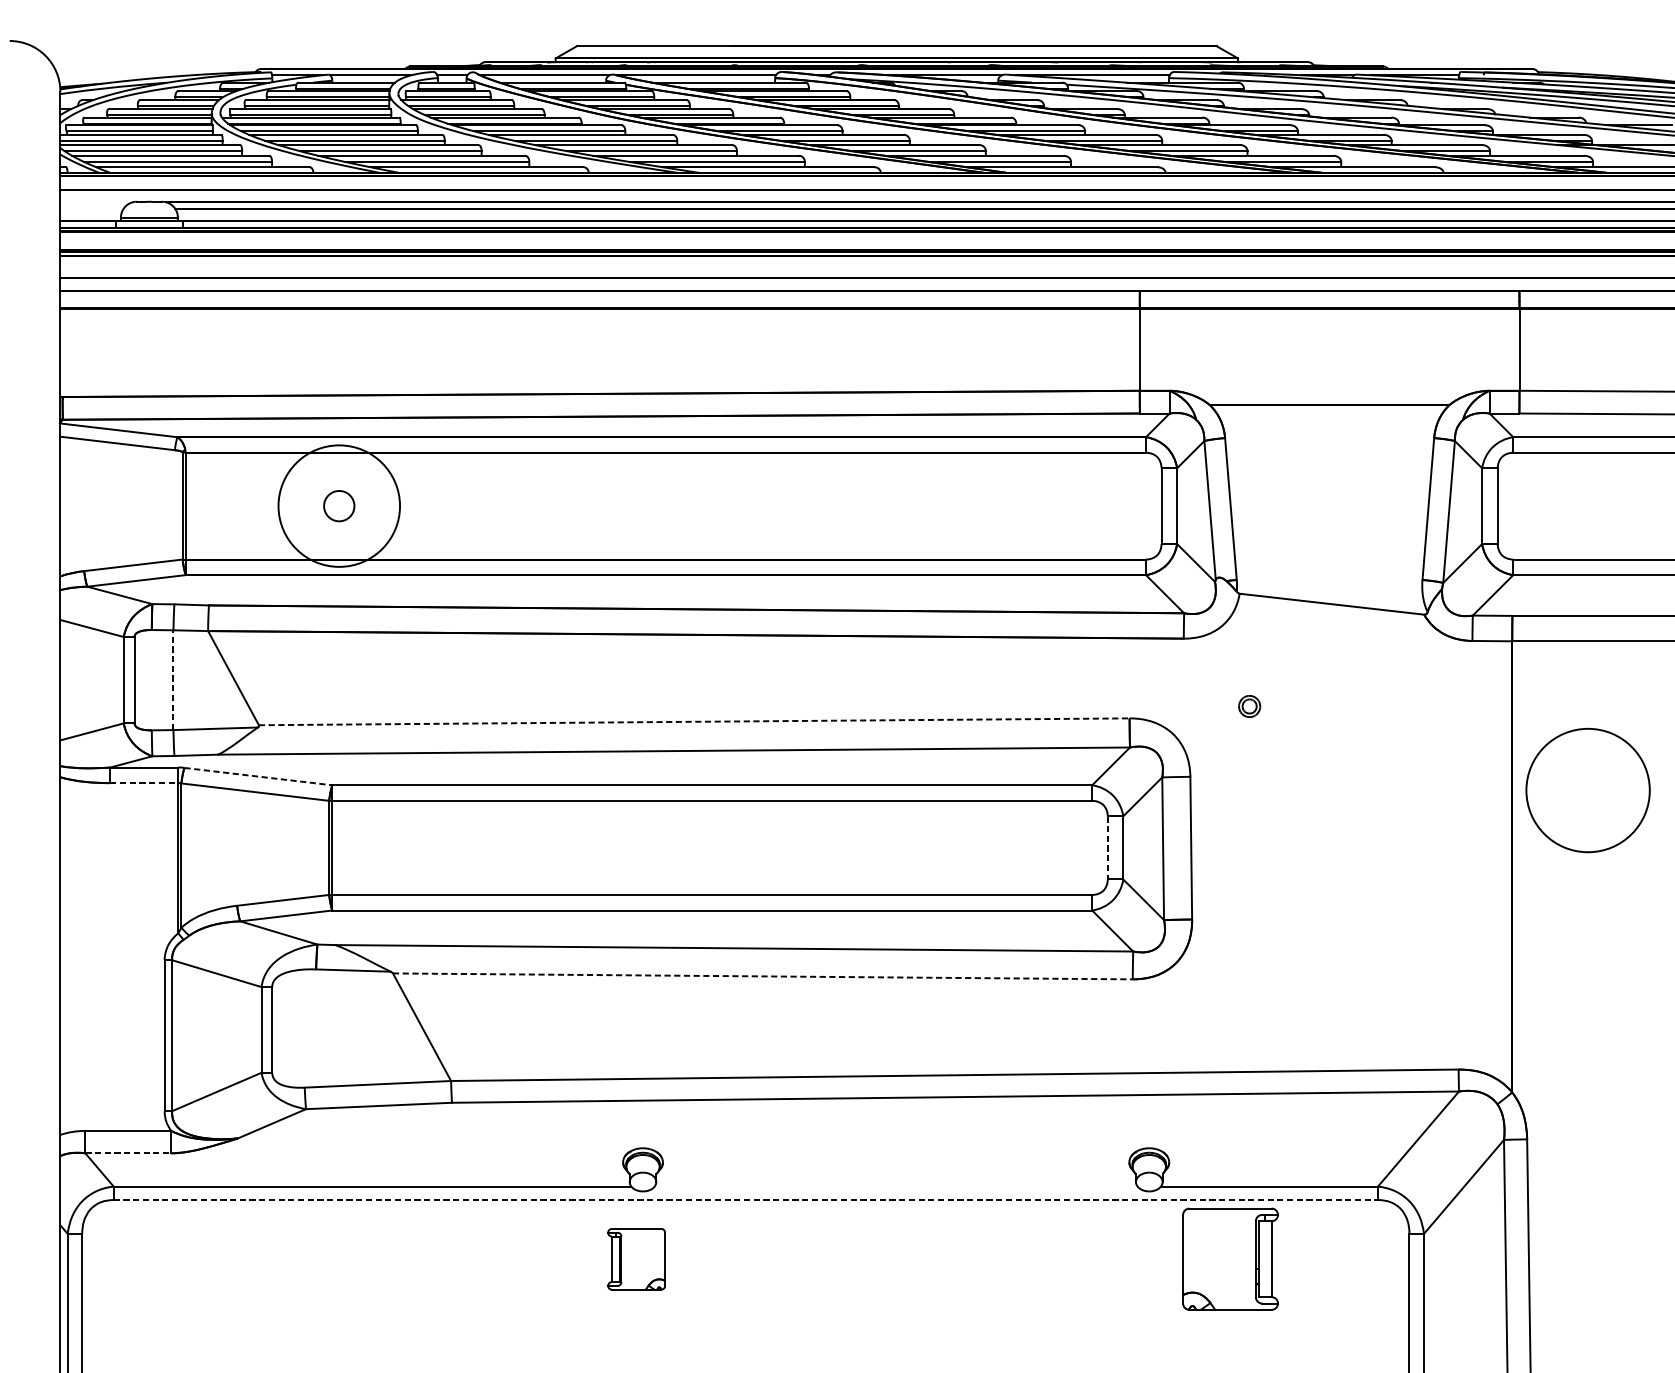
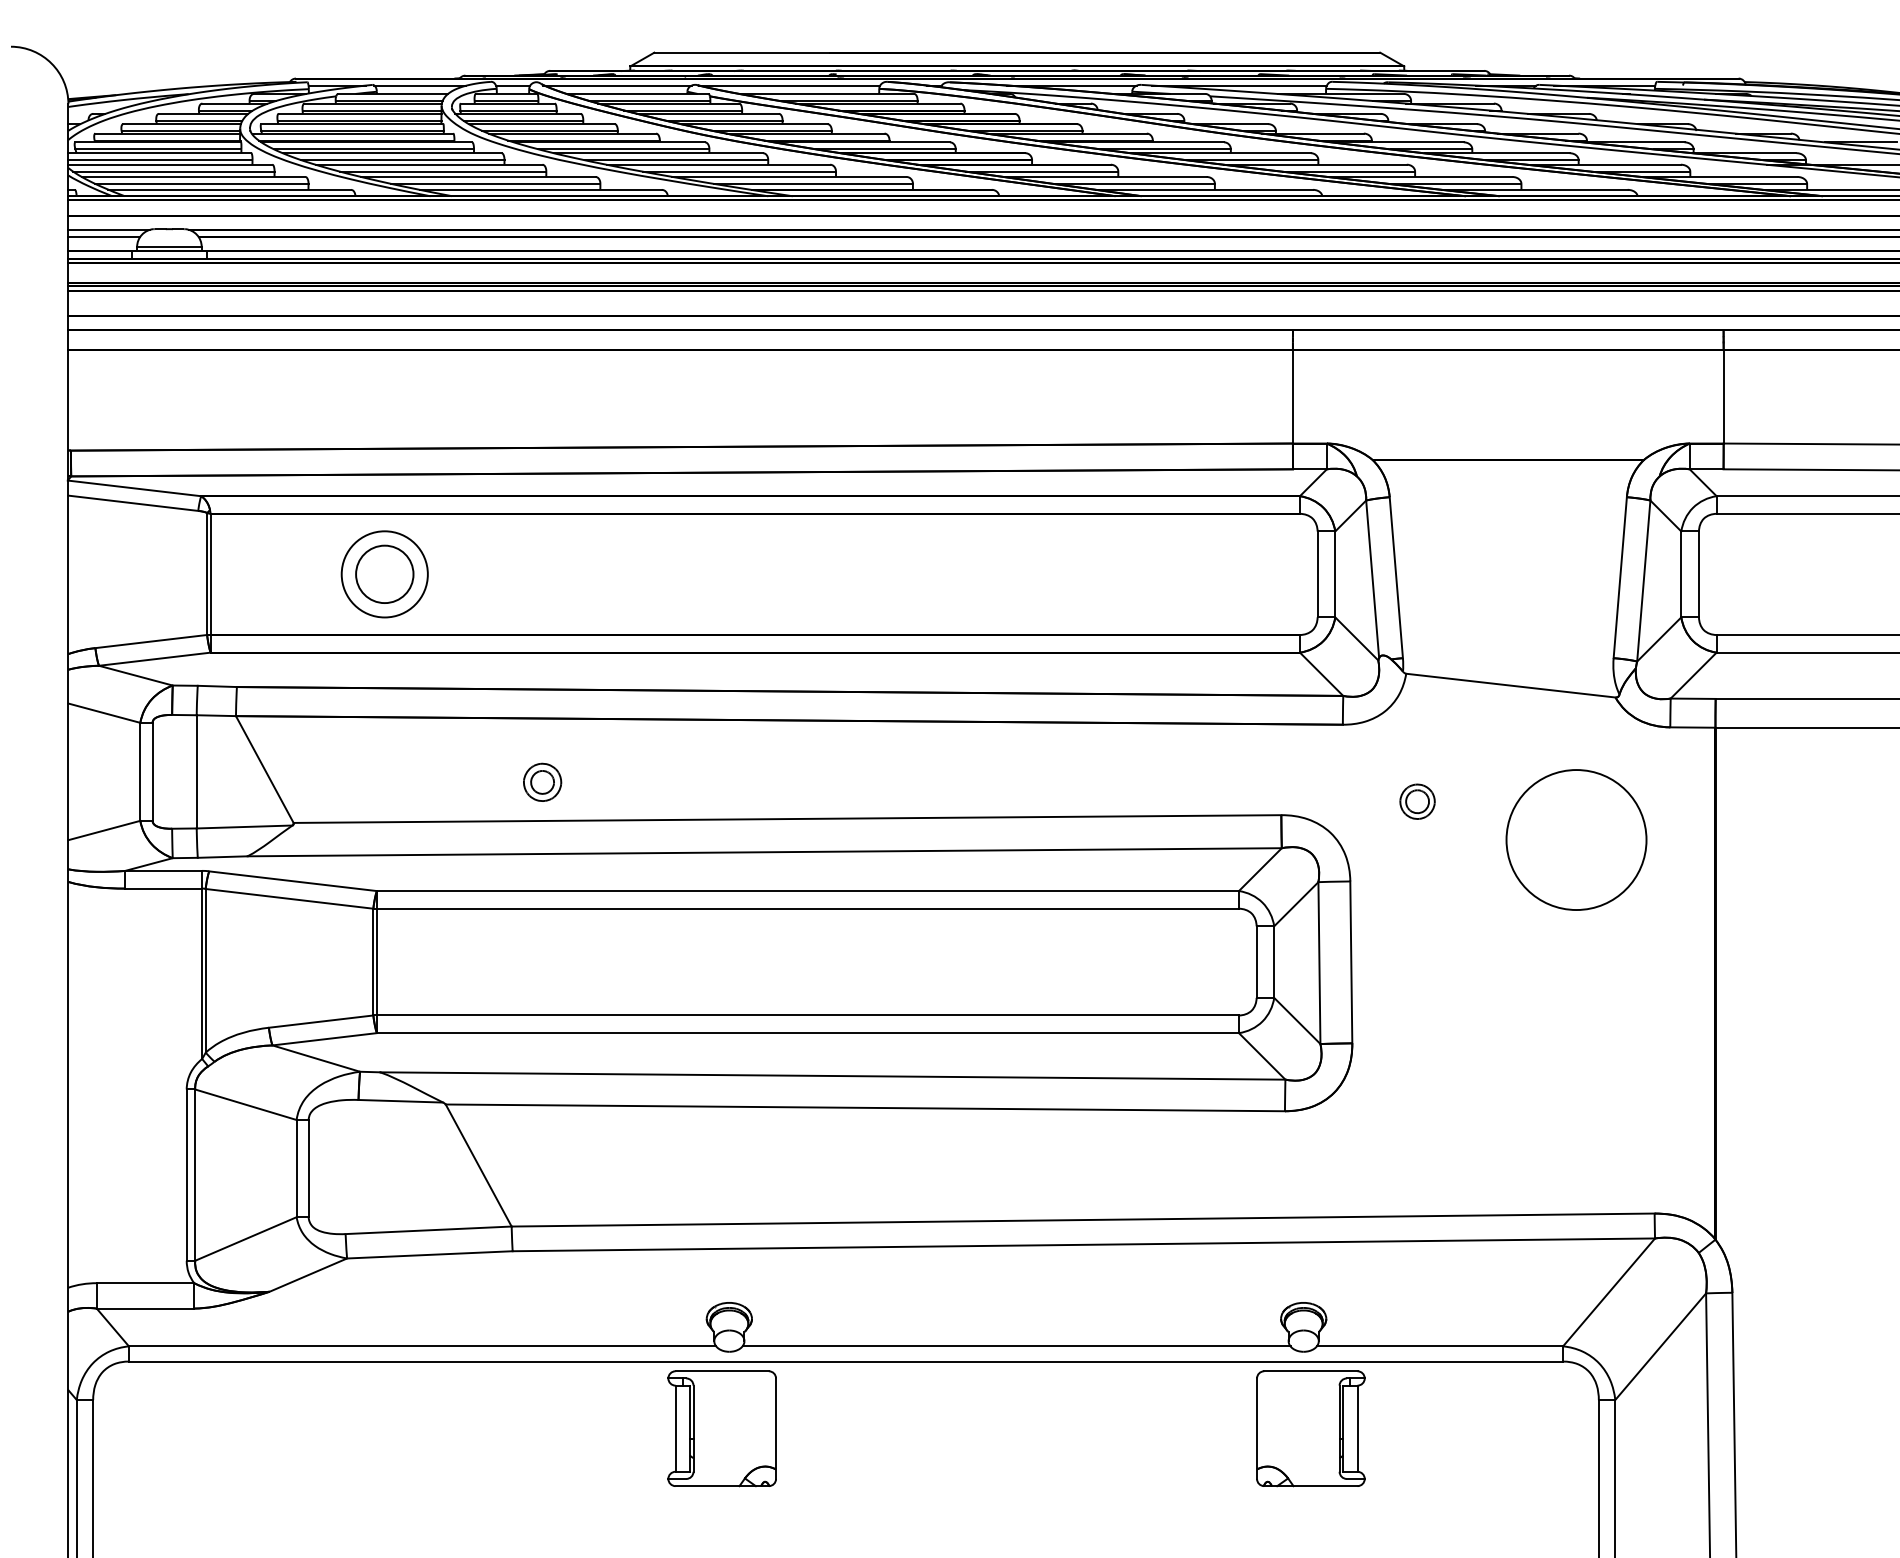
line: (96, 202) -> (109, 229), added
line: (92, 208) -> (104, 236), added
circle: (339, 506) -> (384, 574), size x0.62
circle: (339, 506) -> (384, 574), size x1.67
line: (173, 679) -> (196, 771), dashed -> solid
part: (478, 688) -> (542, 781), added
part: (1249, 706) -> (1417, 801), size x1.43
line: (694, 722) -> (787, 819), dashed -> solid
line: (258, 776) -> (293, 881), dashed -> solid
line: (144, 783) -> (163, 888), dashed -> solid
circle: (1588, 790) -> (1576, 839), moved
line: (1107, 848) -> (1256, 962), dashed -> solid
line: (763, 976) -> (865, 1107), dashed -> solid
line: (128, 1153) -> (145, 1308), dashed -> solid
line: (896, 1186) -> (1016, 1346), added
line: (746, 1199) -> (846, 1361), dashed -> solid
part: (636, 1259) -> (721, 1428), size x1.67
part: (1230, 1259) -> (1310, 1428), moved

